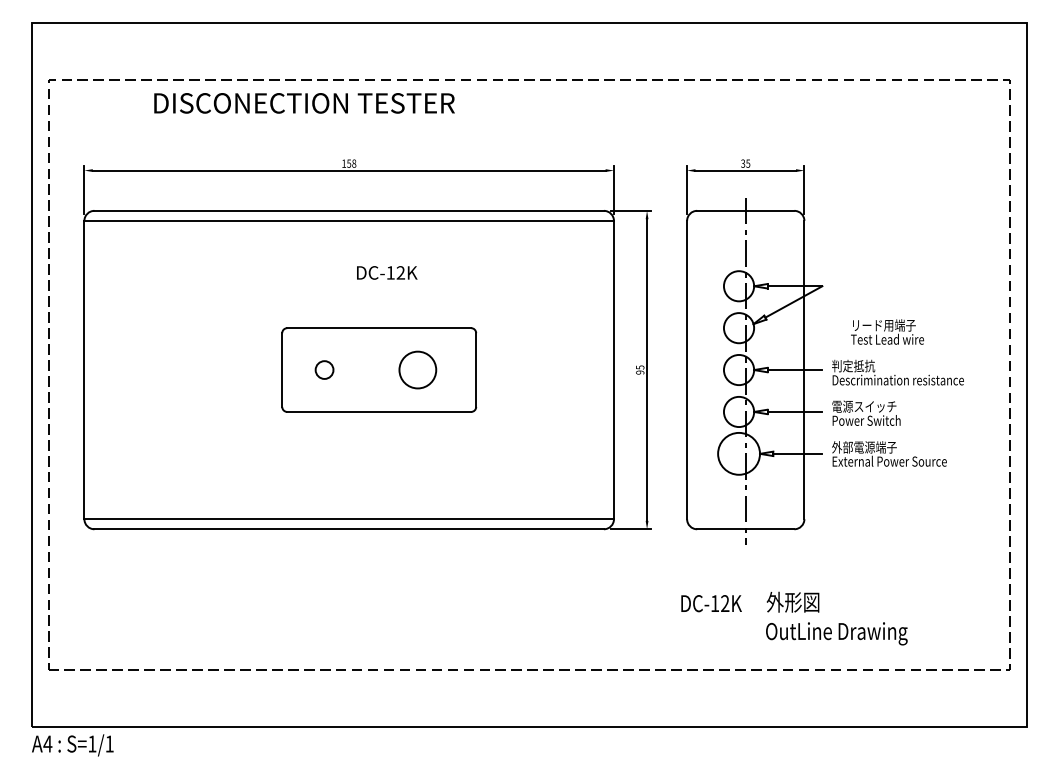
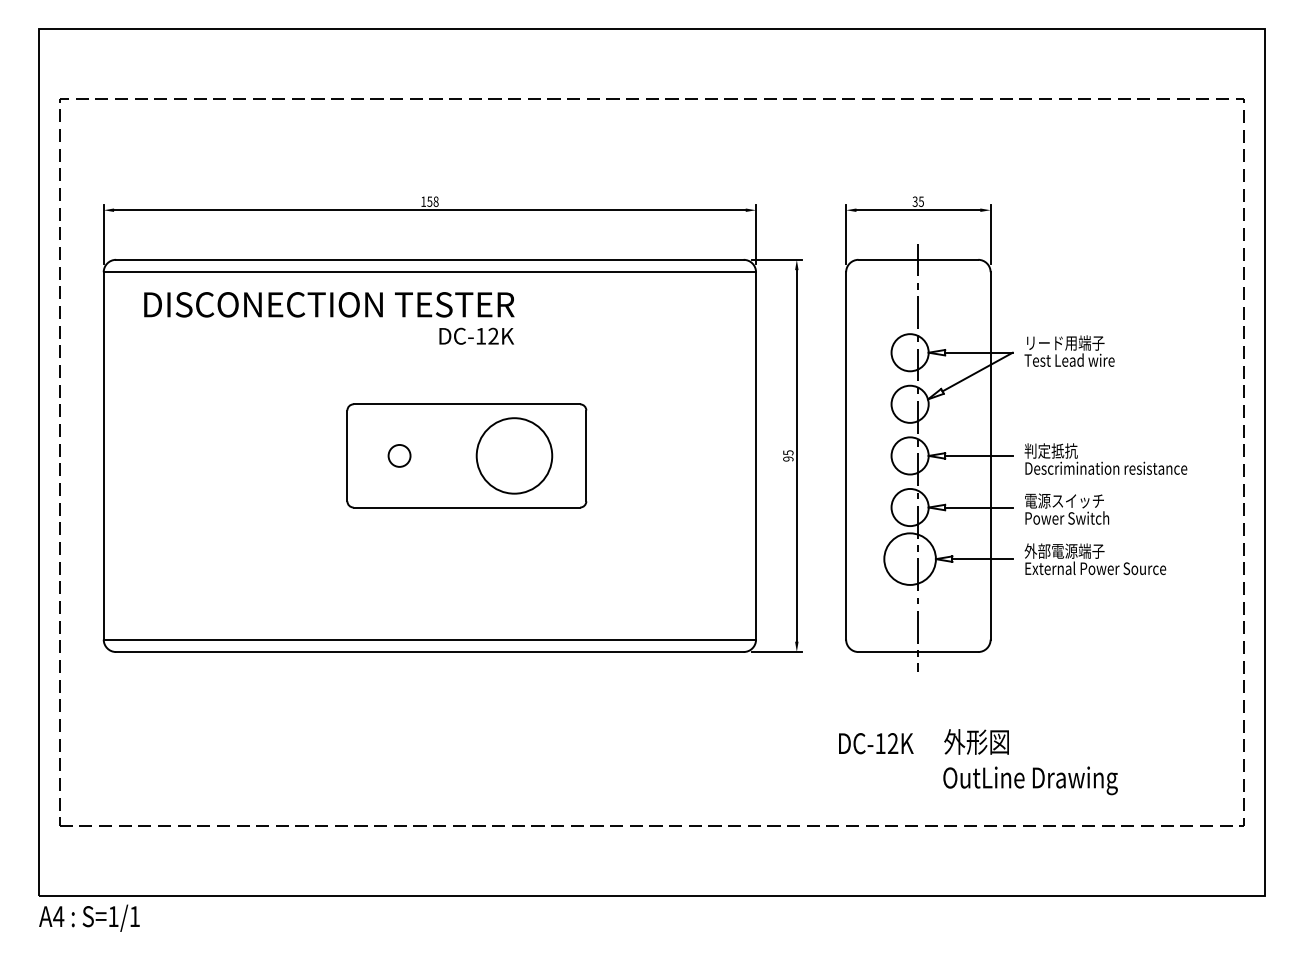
text: (304, 103) -> (329, 304), moved
text: (887, 331) -> (1069, 350), moved
circle: (417, 369) -> (514, 455), size x1.67

